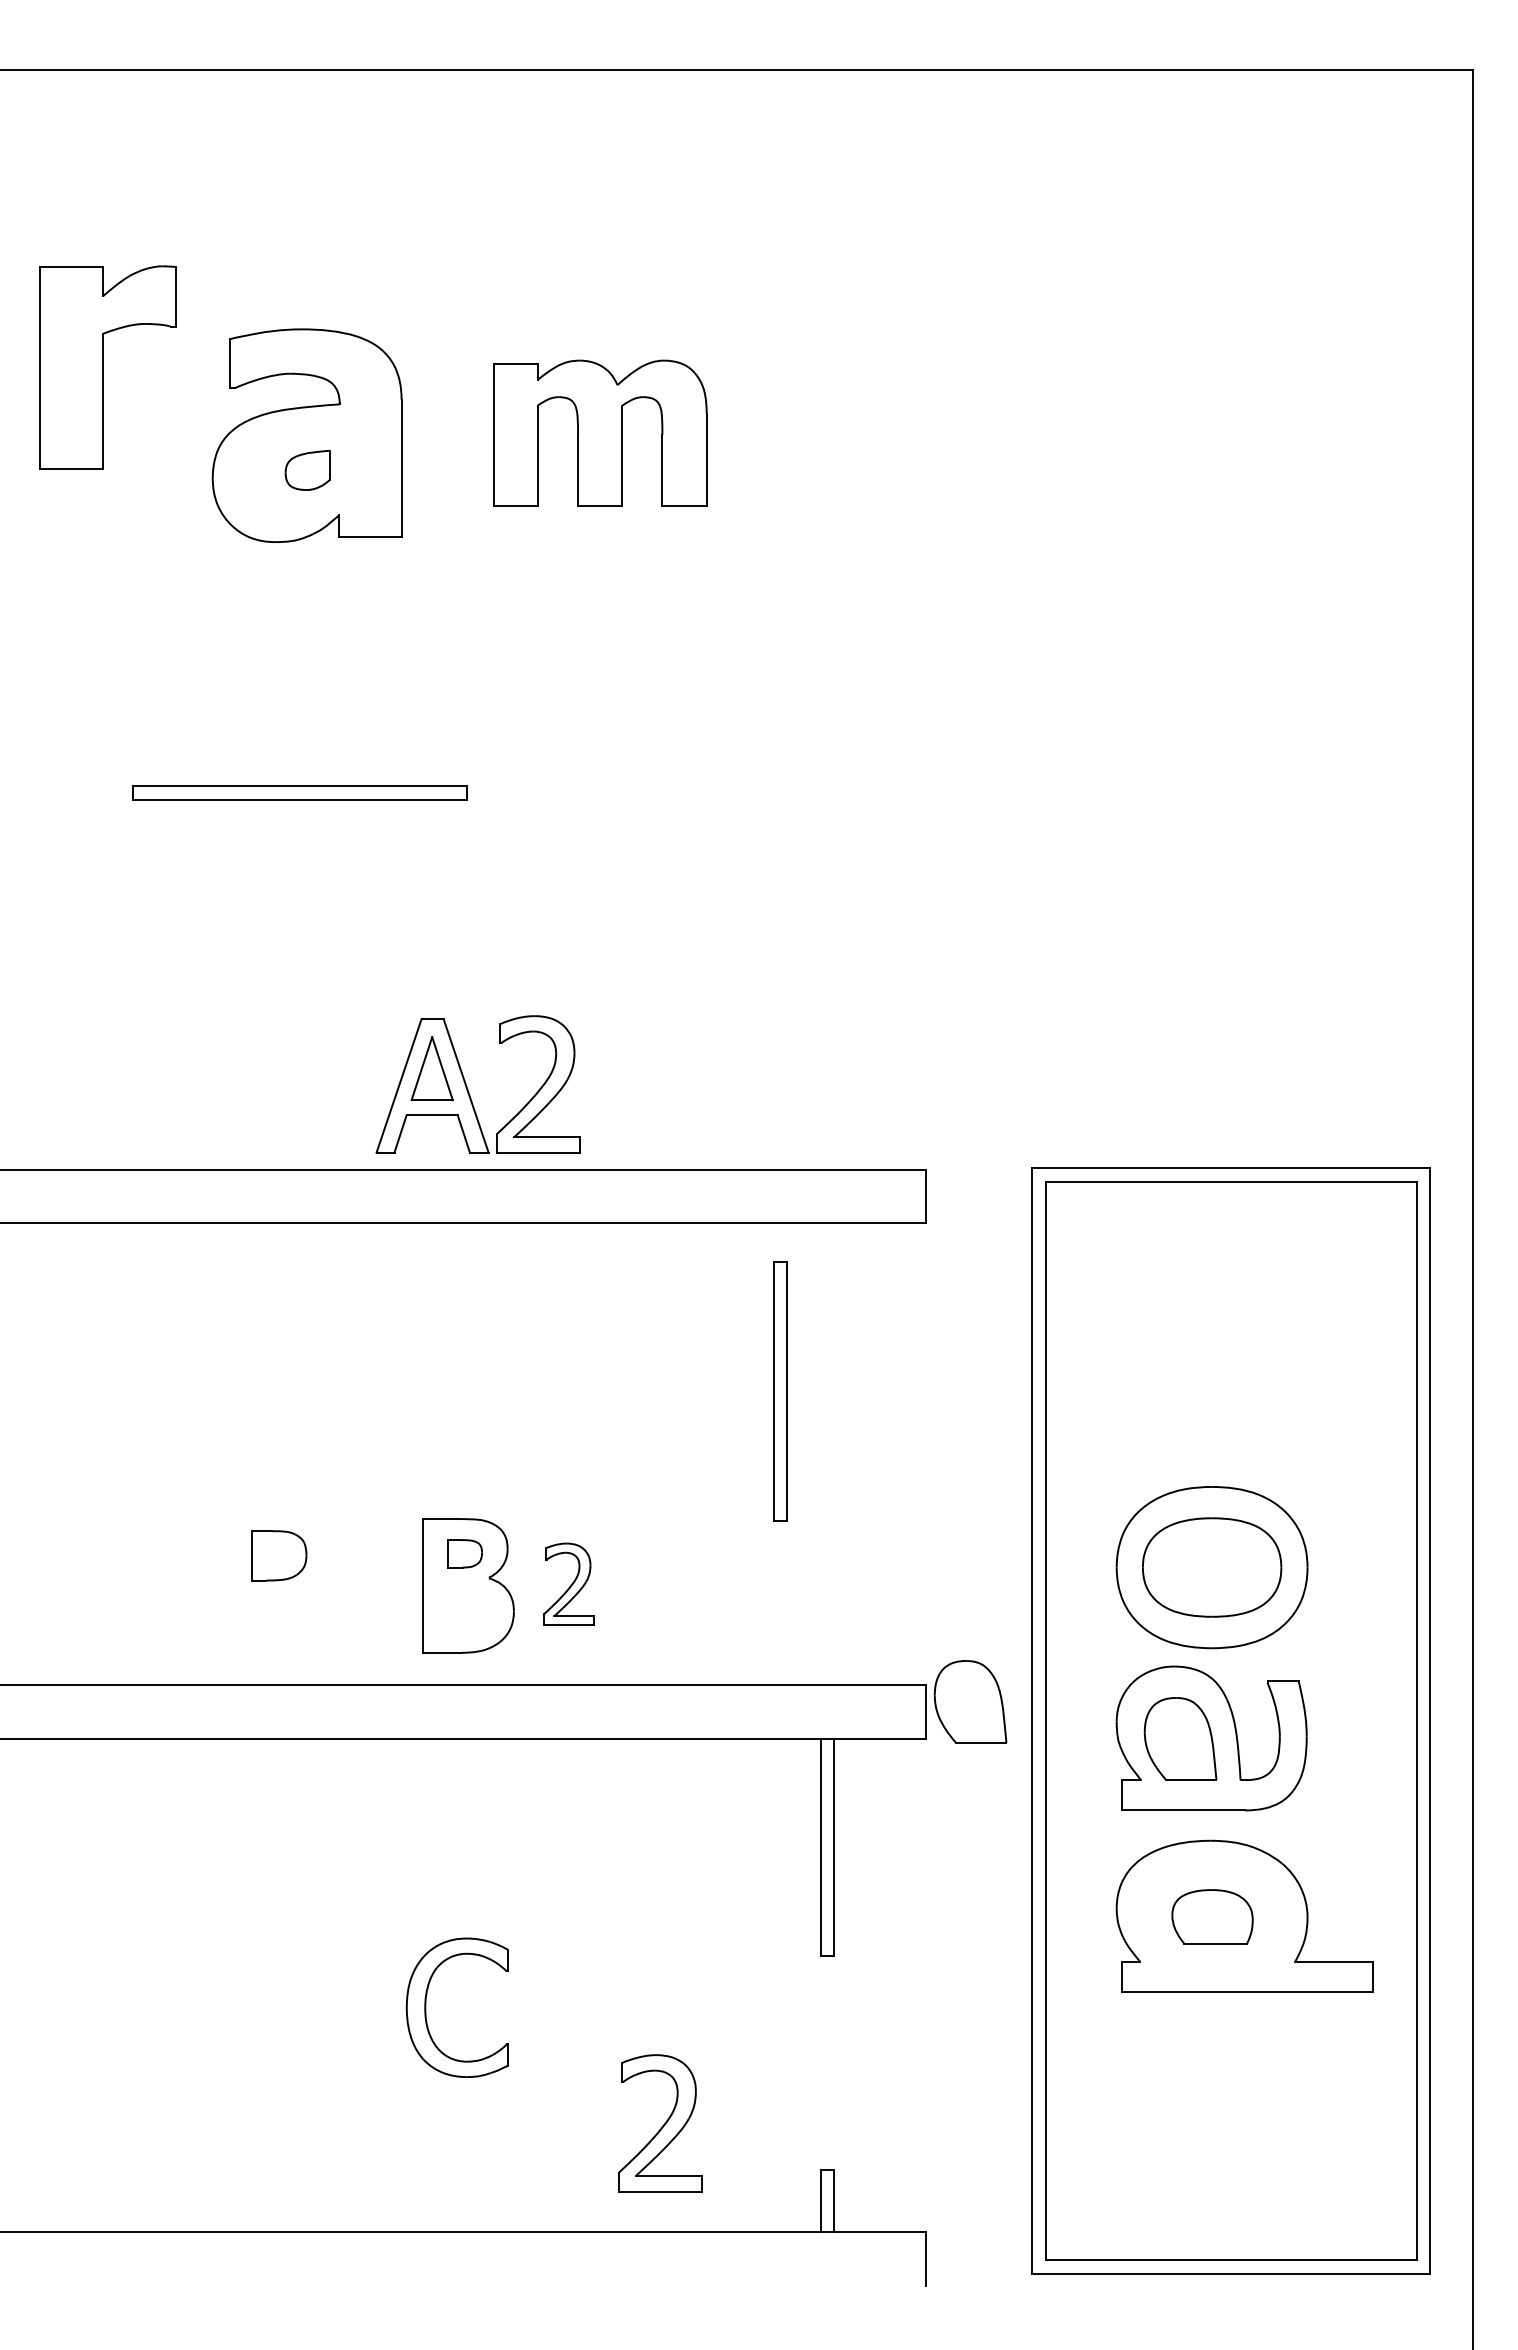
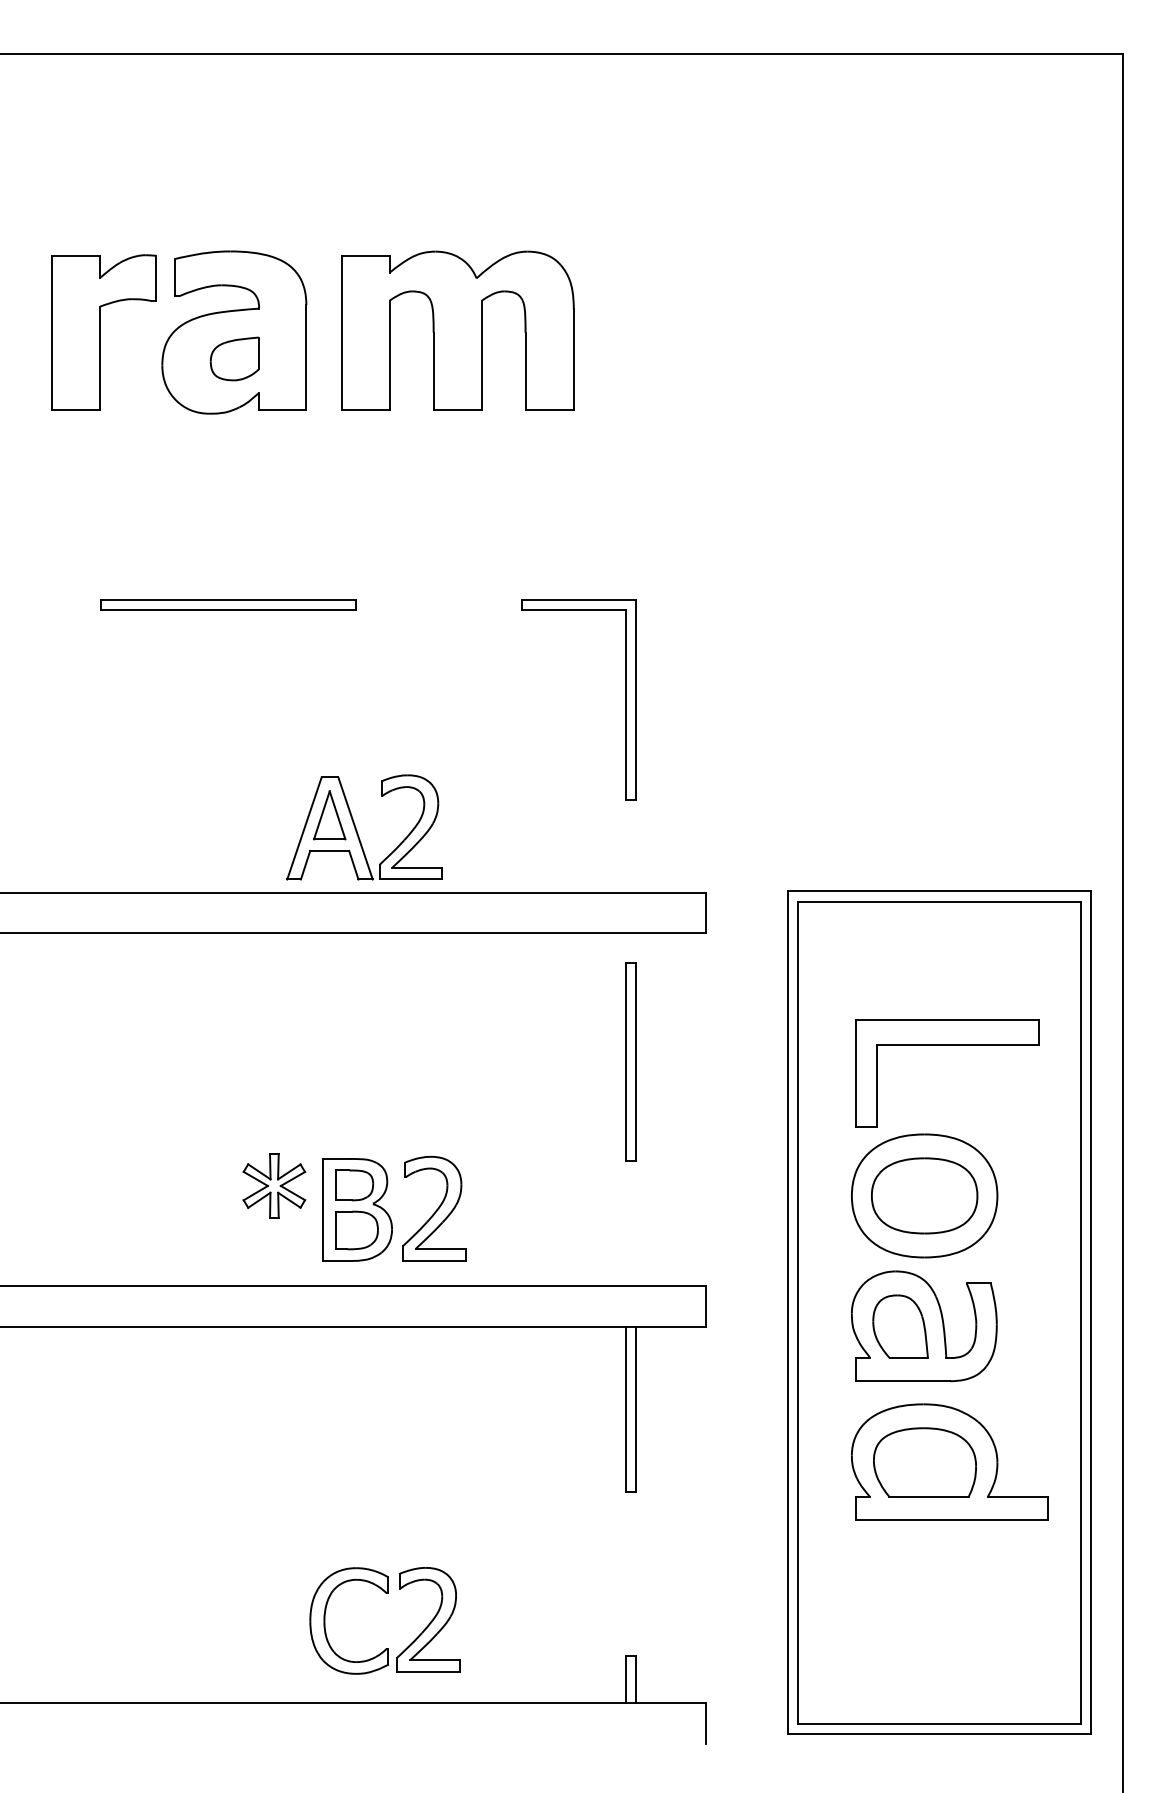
part: (107, 367) -> (103, 332), moved
part: (600, 432) -> (458, 330), size x1.43
part: (307, 470) -> (234, 359), size x1.43
part: (820, 916) -> (625, 699), added
part: (1242, 1369) -> (947, 1044), added
part: (780, 1391) -> (631, 1061), moved
part: (465, 1553) -> (355, 1185), size x1.43
part: (359, 1554) -> (274, 1185), added
part: (279, 1555) -> (357, 1230), moved
part: (568, 1584) -> (433, 1208), size x1.67
part: (970, 1701) -> (740, 1298), removed
part: (1212, 1916) -> (924, 1462), size x1.67
part: (426, 2007) -> (325, 1620), moved
part: (660, 2123) -> (429, 1620), moved

